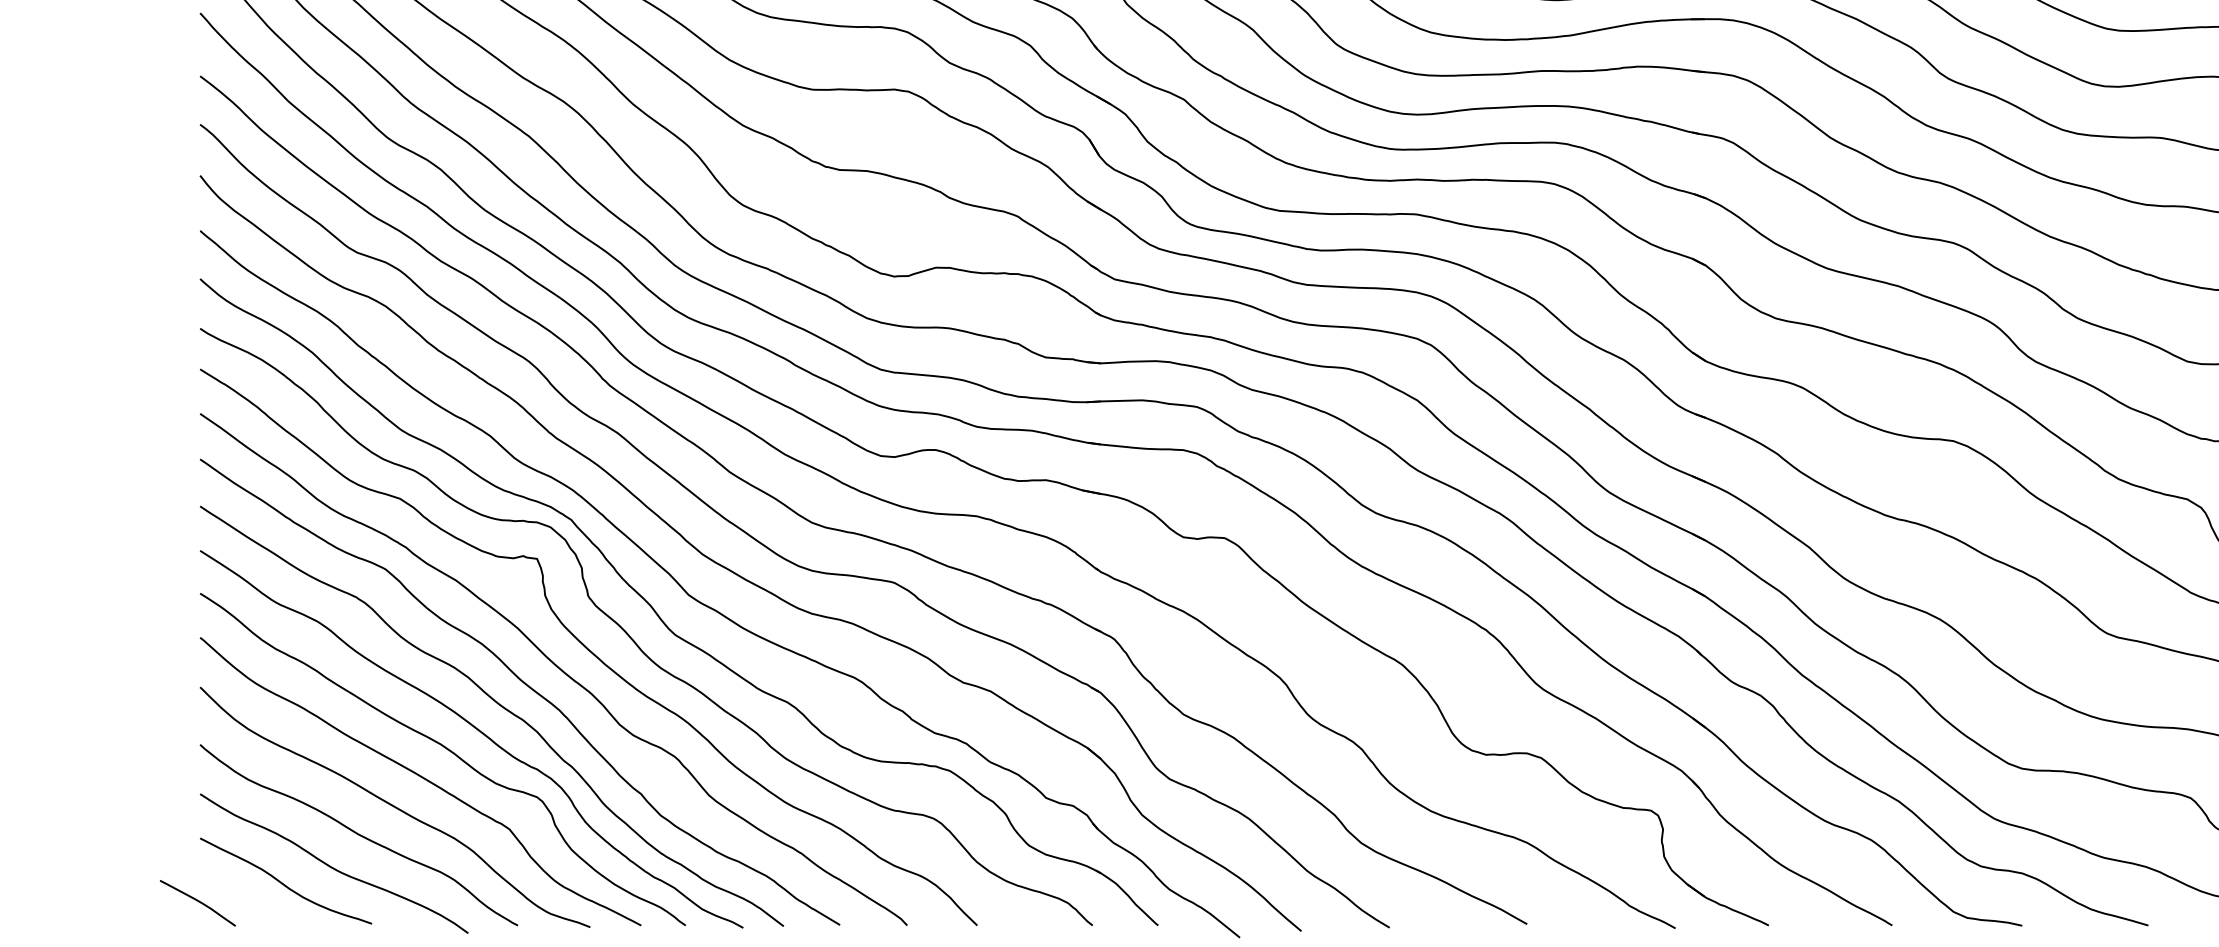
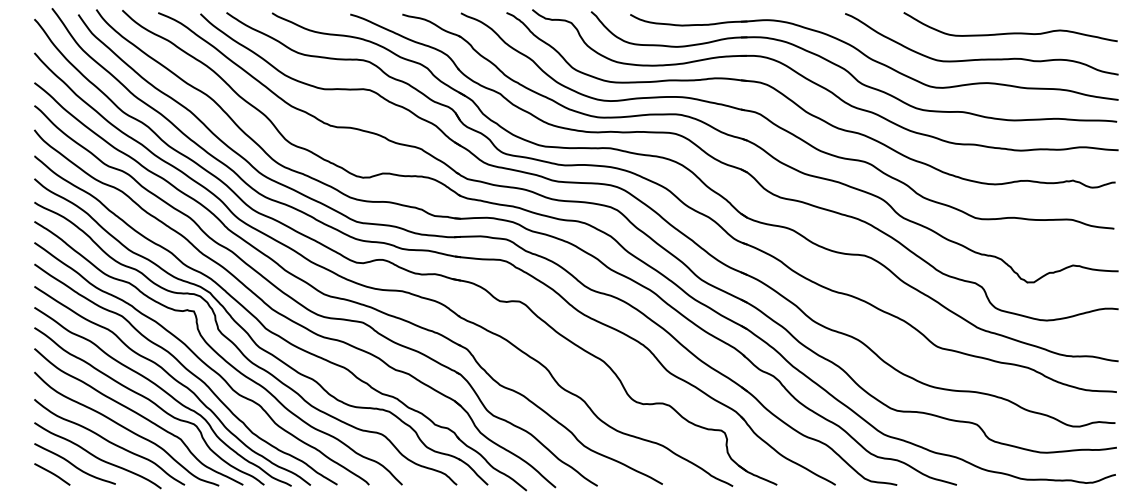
curve: (198, 903) -> (52, 474), moved

